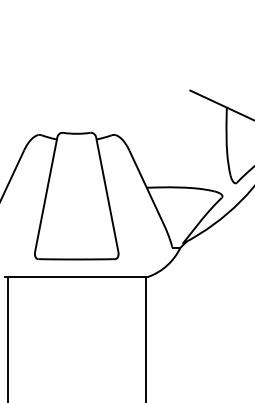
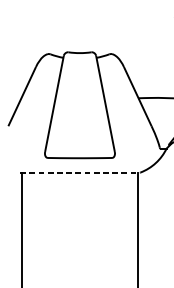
line: (76, 276) -> (79, 172), solid -> dashed

